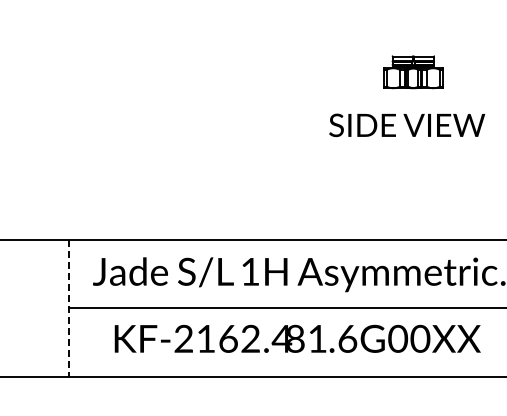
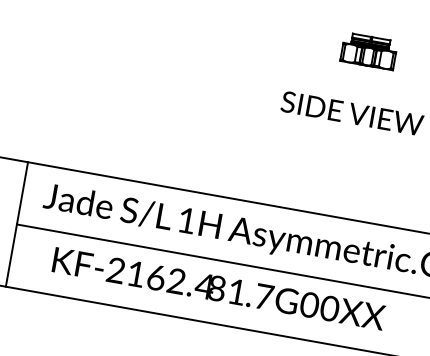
part: (413, 72) -> (369, 51), moved
line: (68, 308) -> (16, 224), dashed -> solid
text: (347, 338) -> (264, 296), .6G00XX -> .7G00XX

